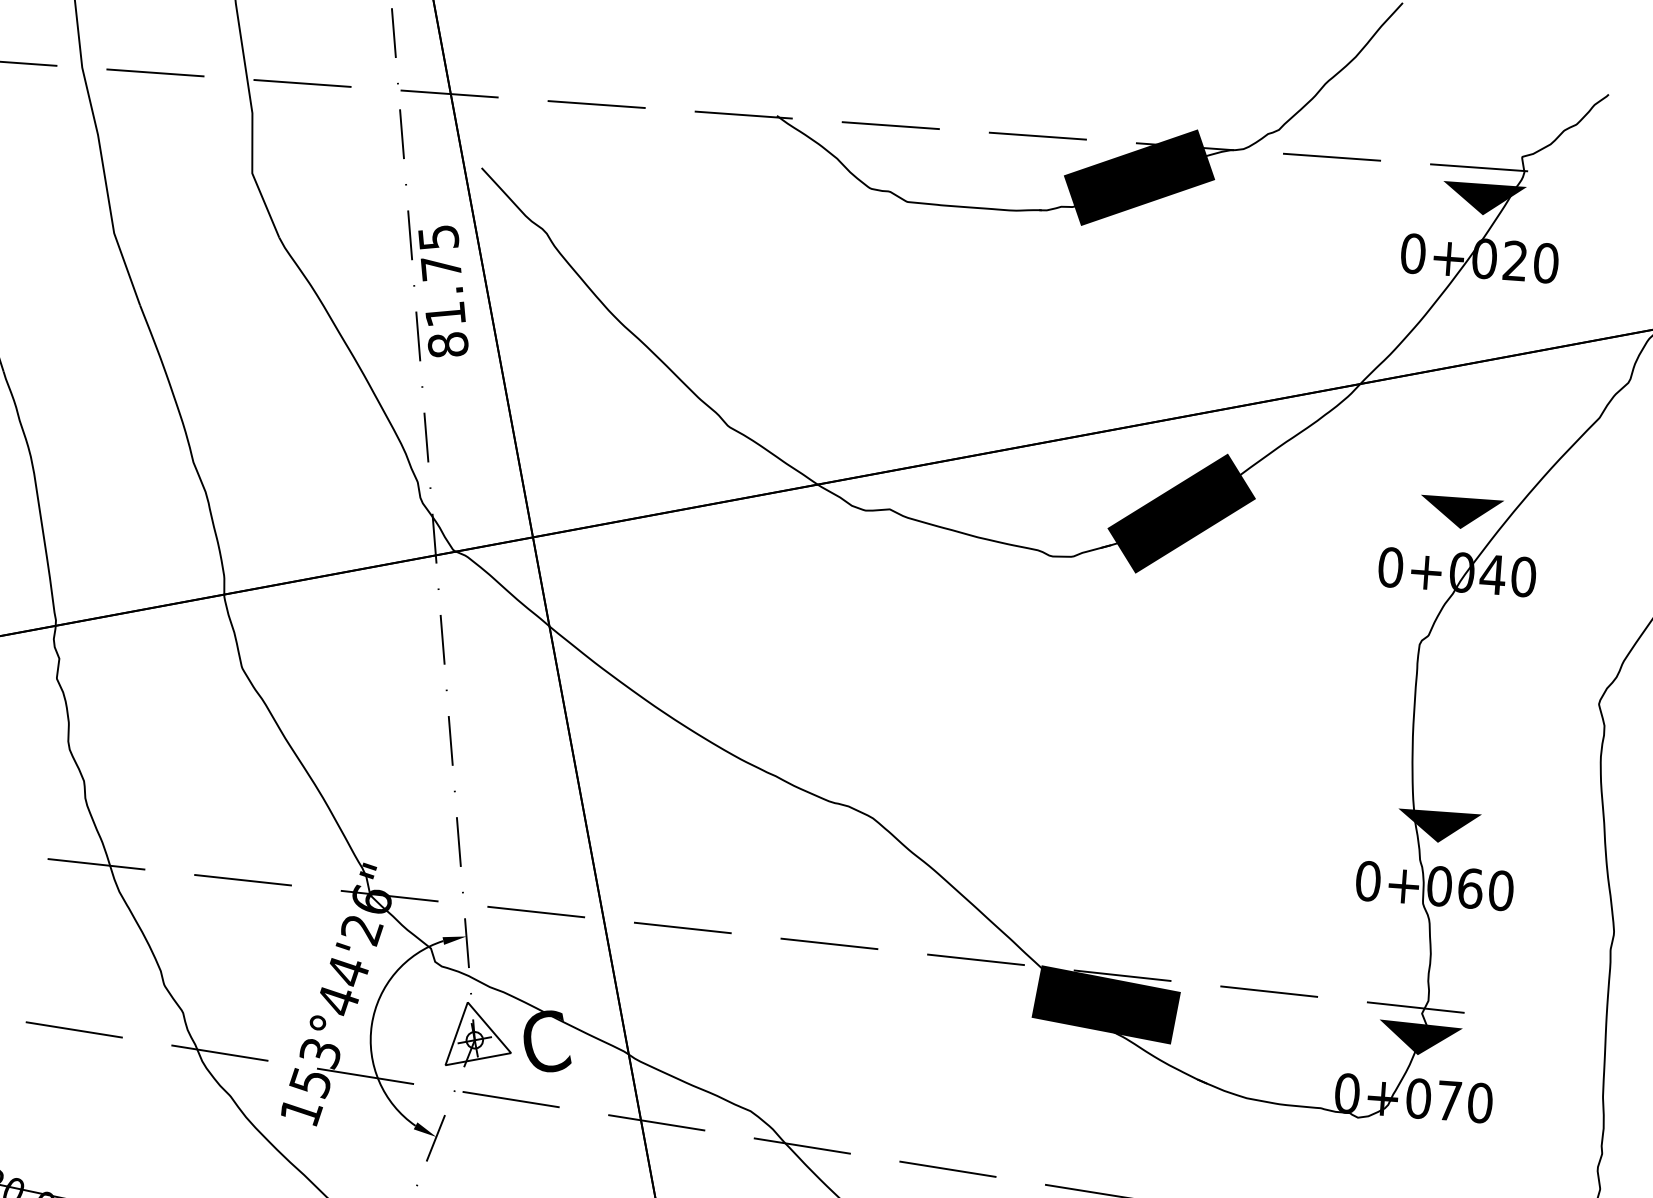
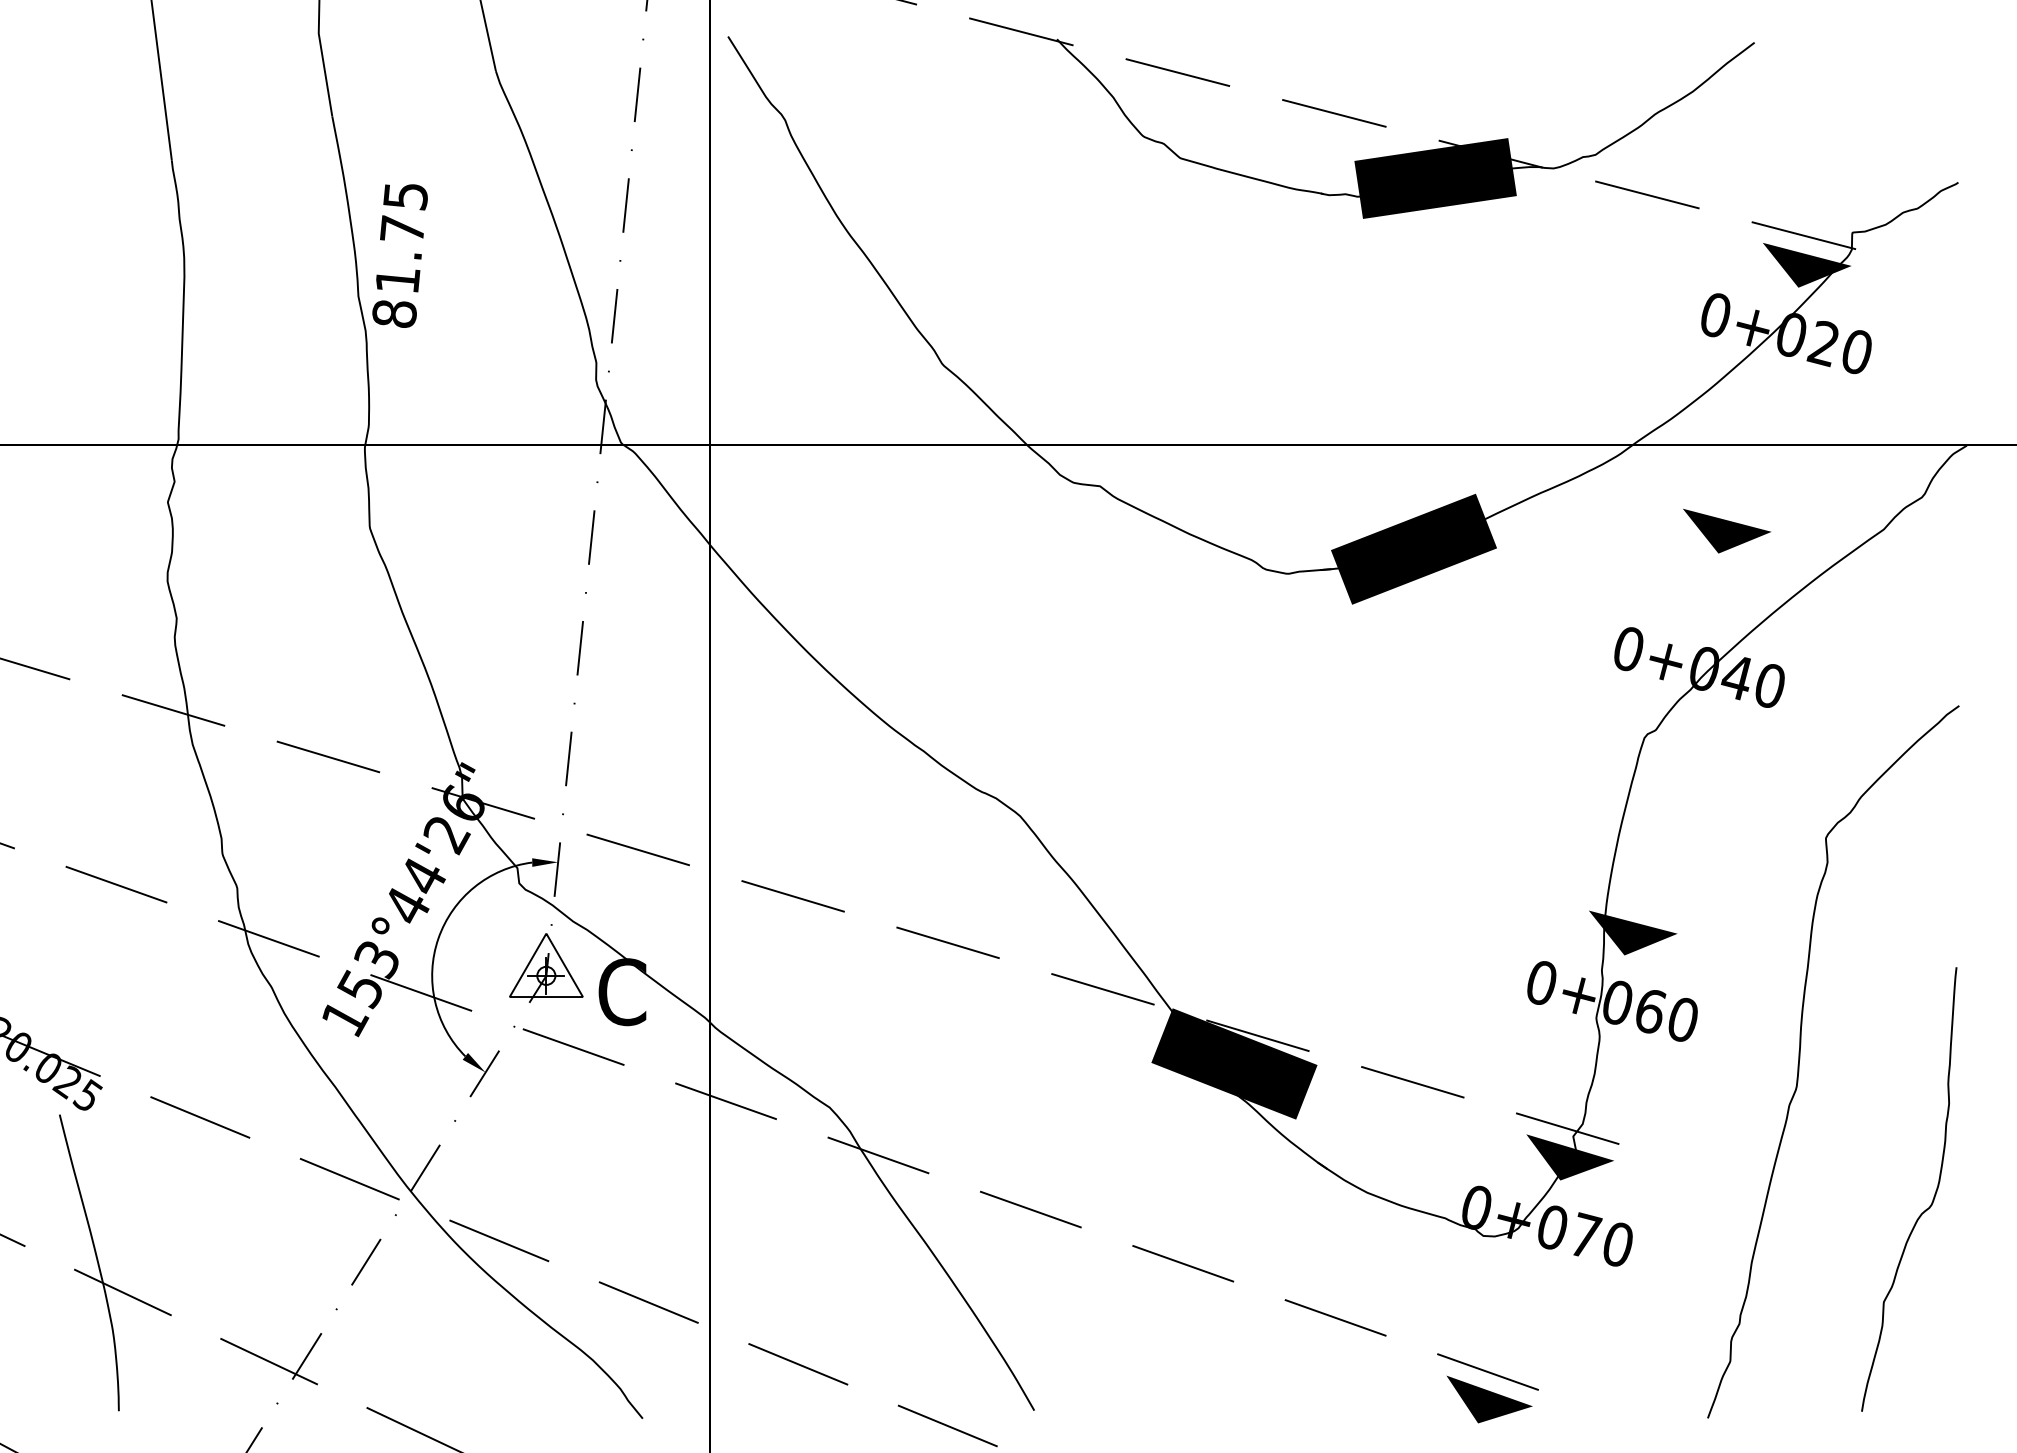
text: (442, 291) -> (399, 255), moved
part: (1464, 506) -> (1727, 530), moved

